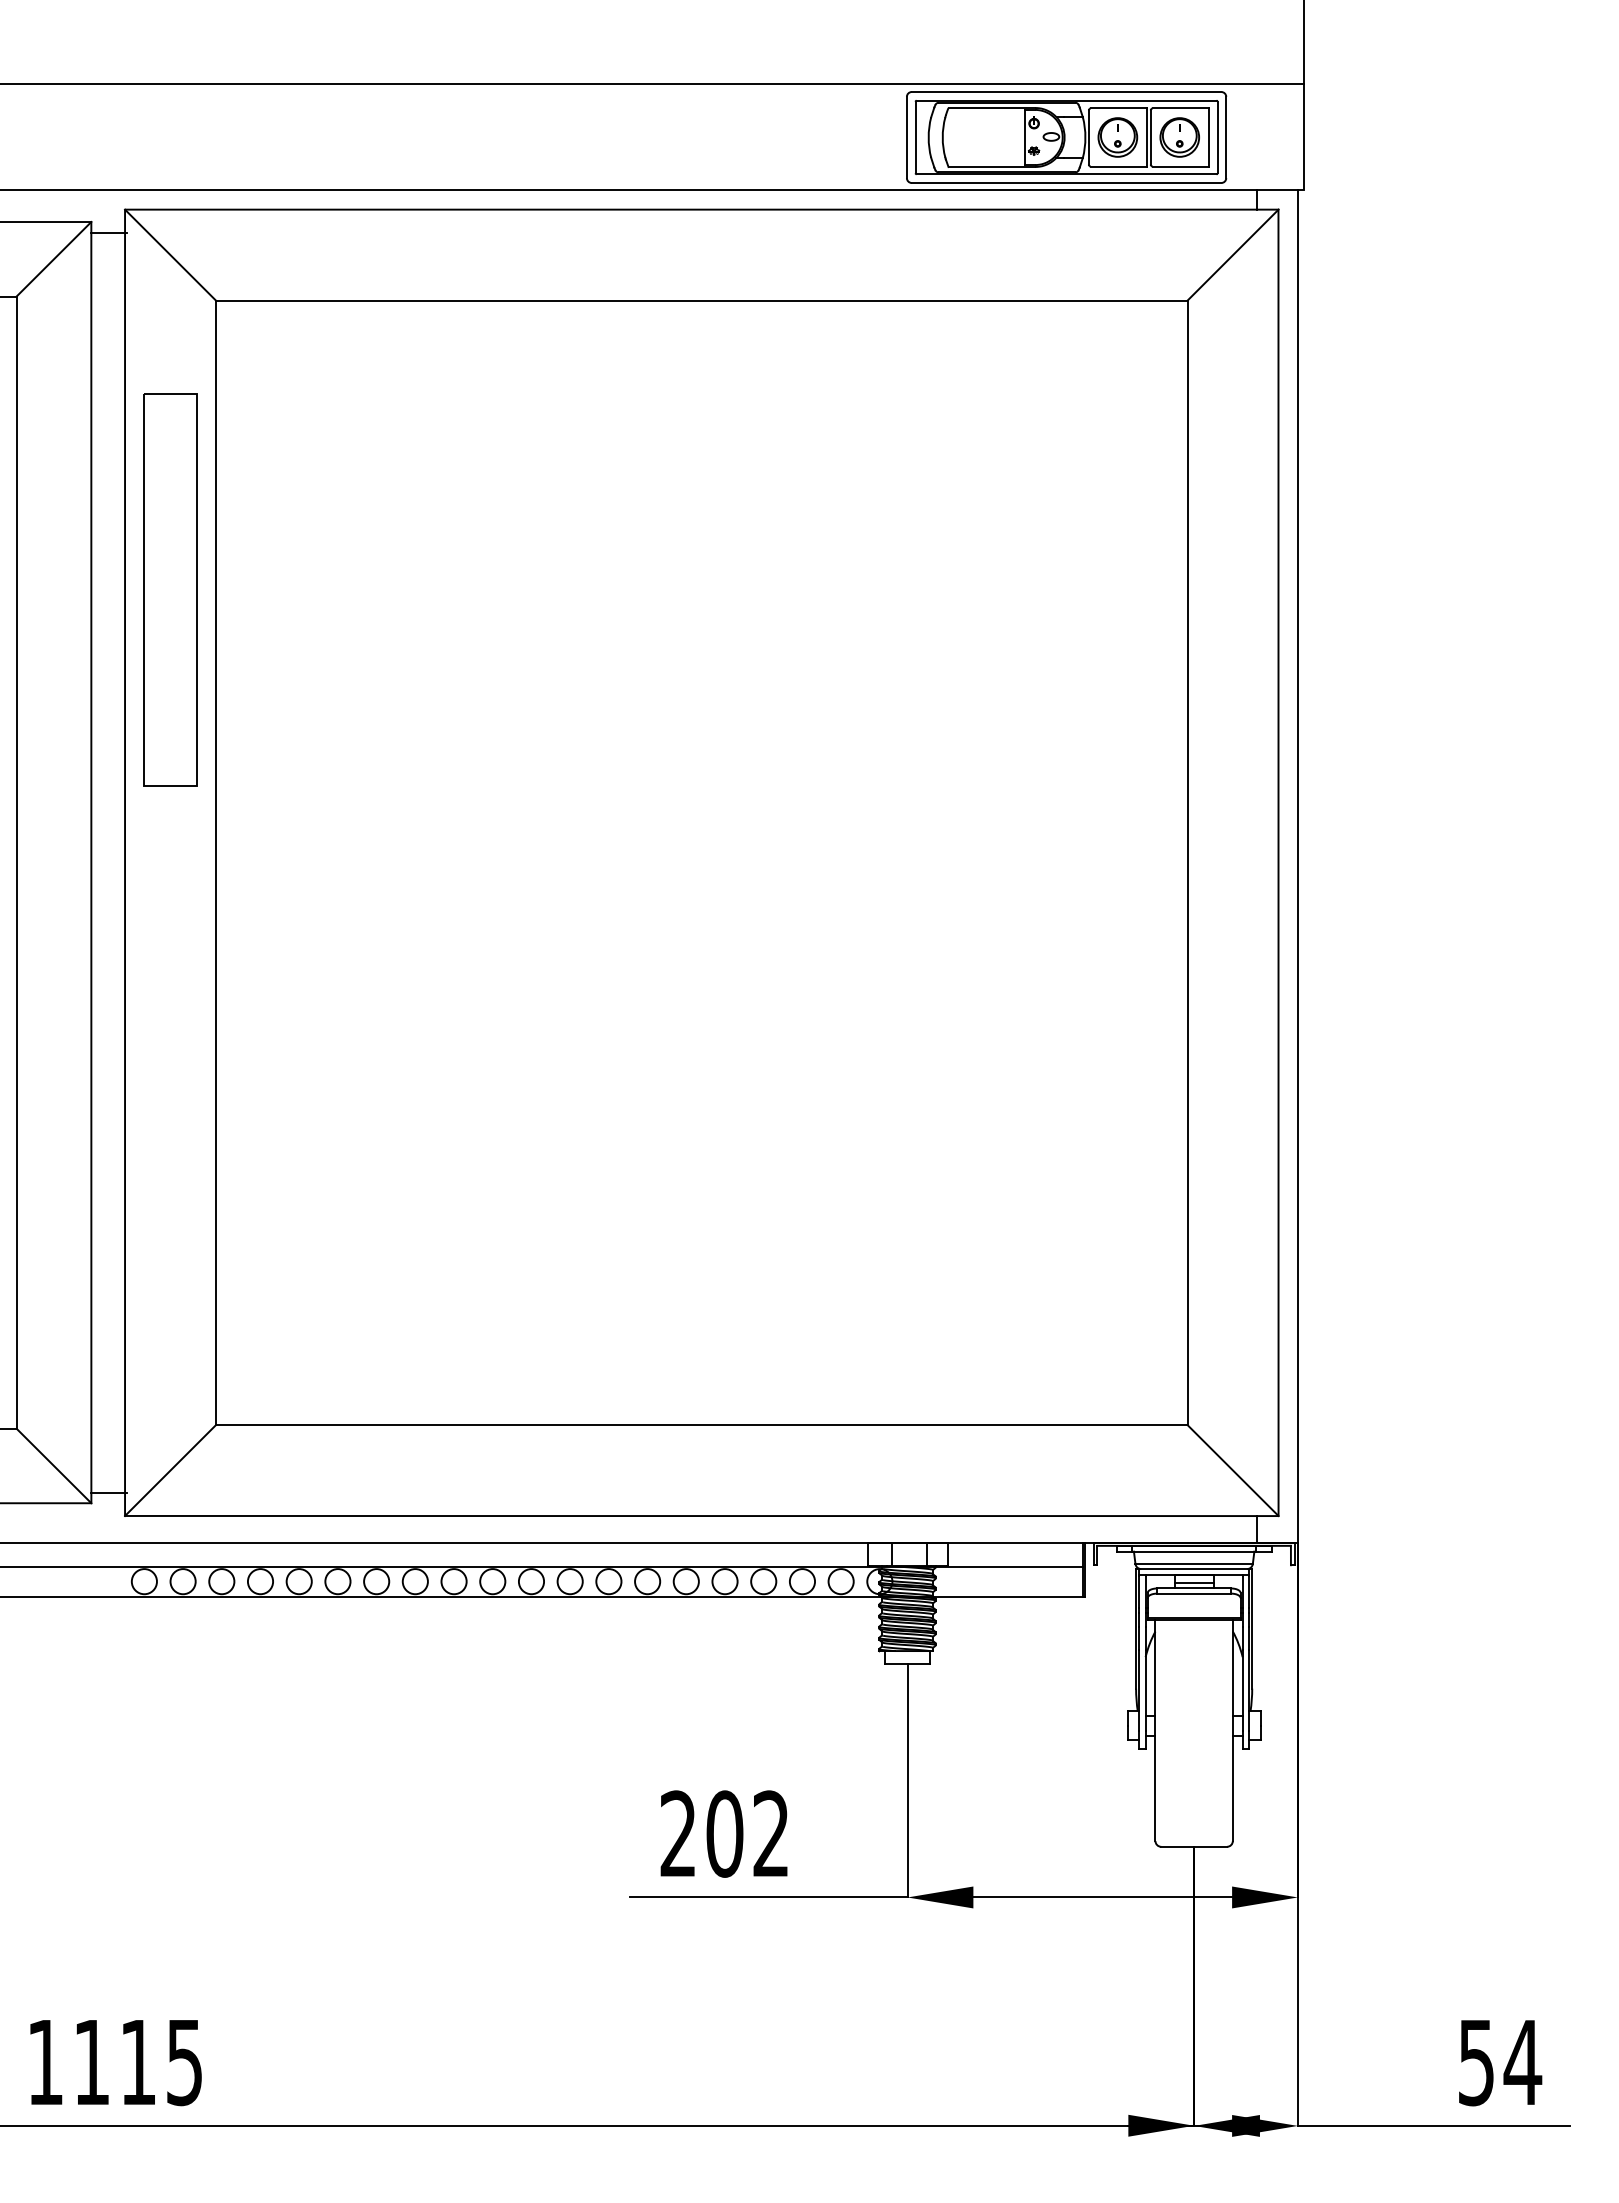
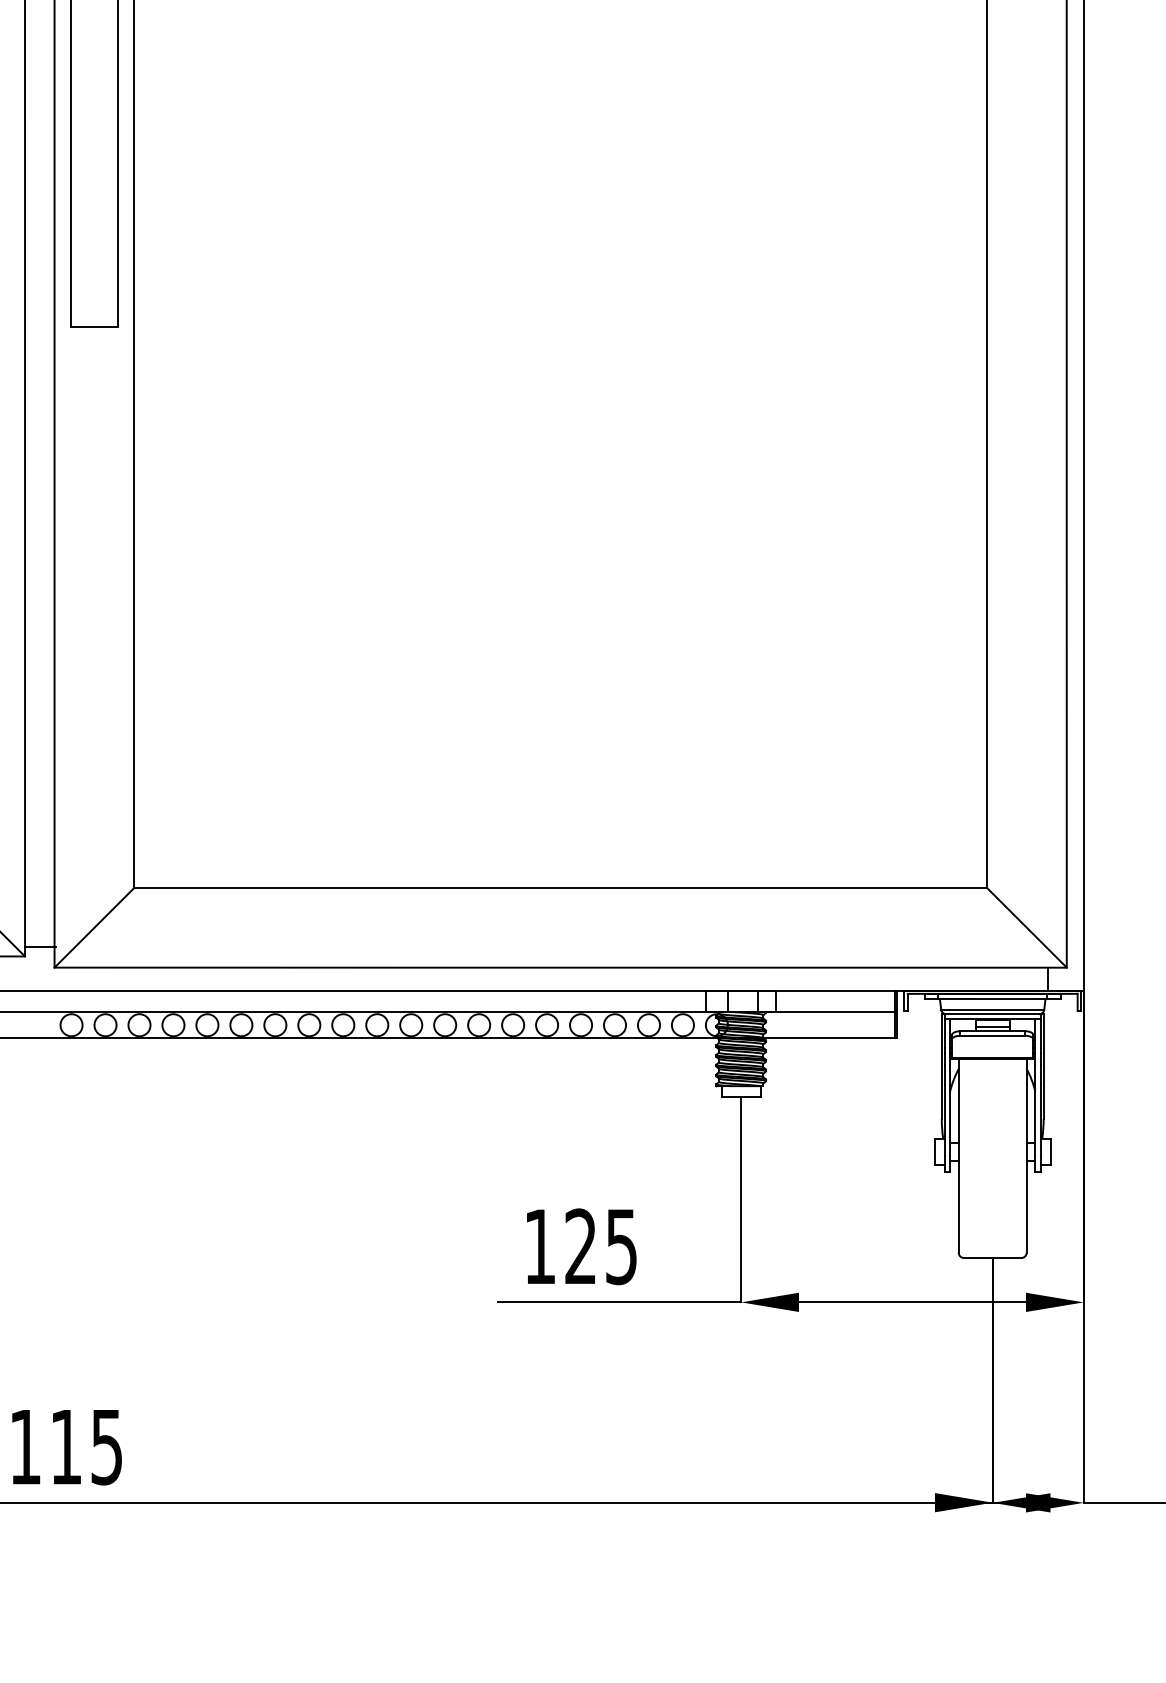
text: (724, 1833) -> (580, 1246), 202 -> 125

